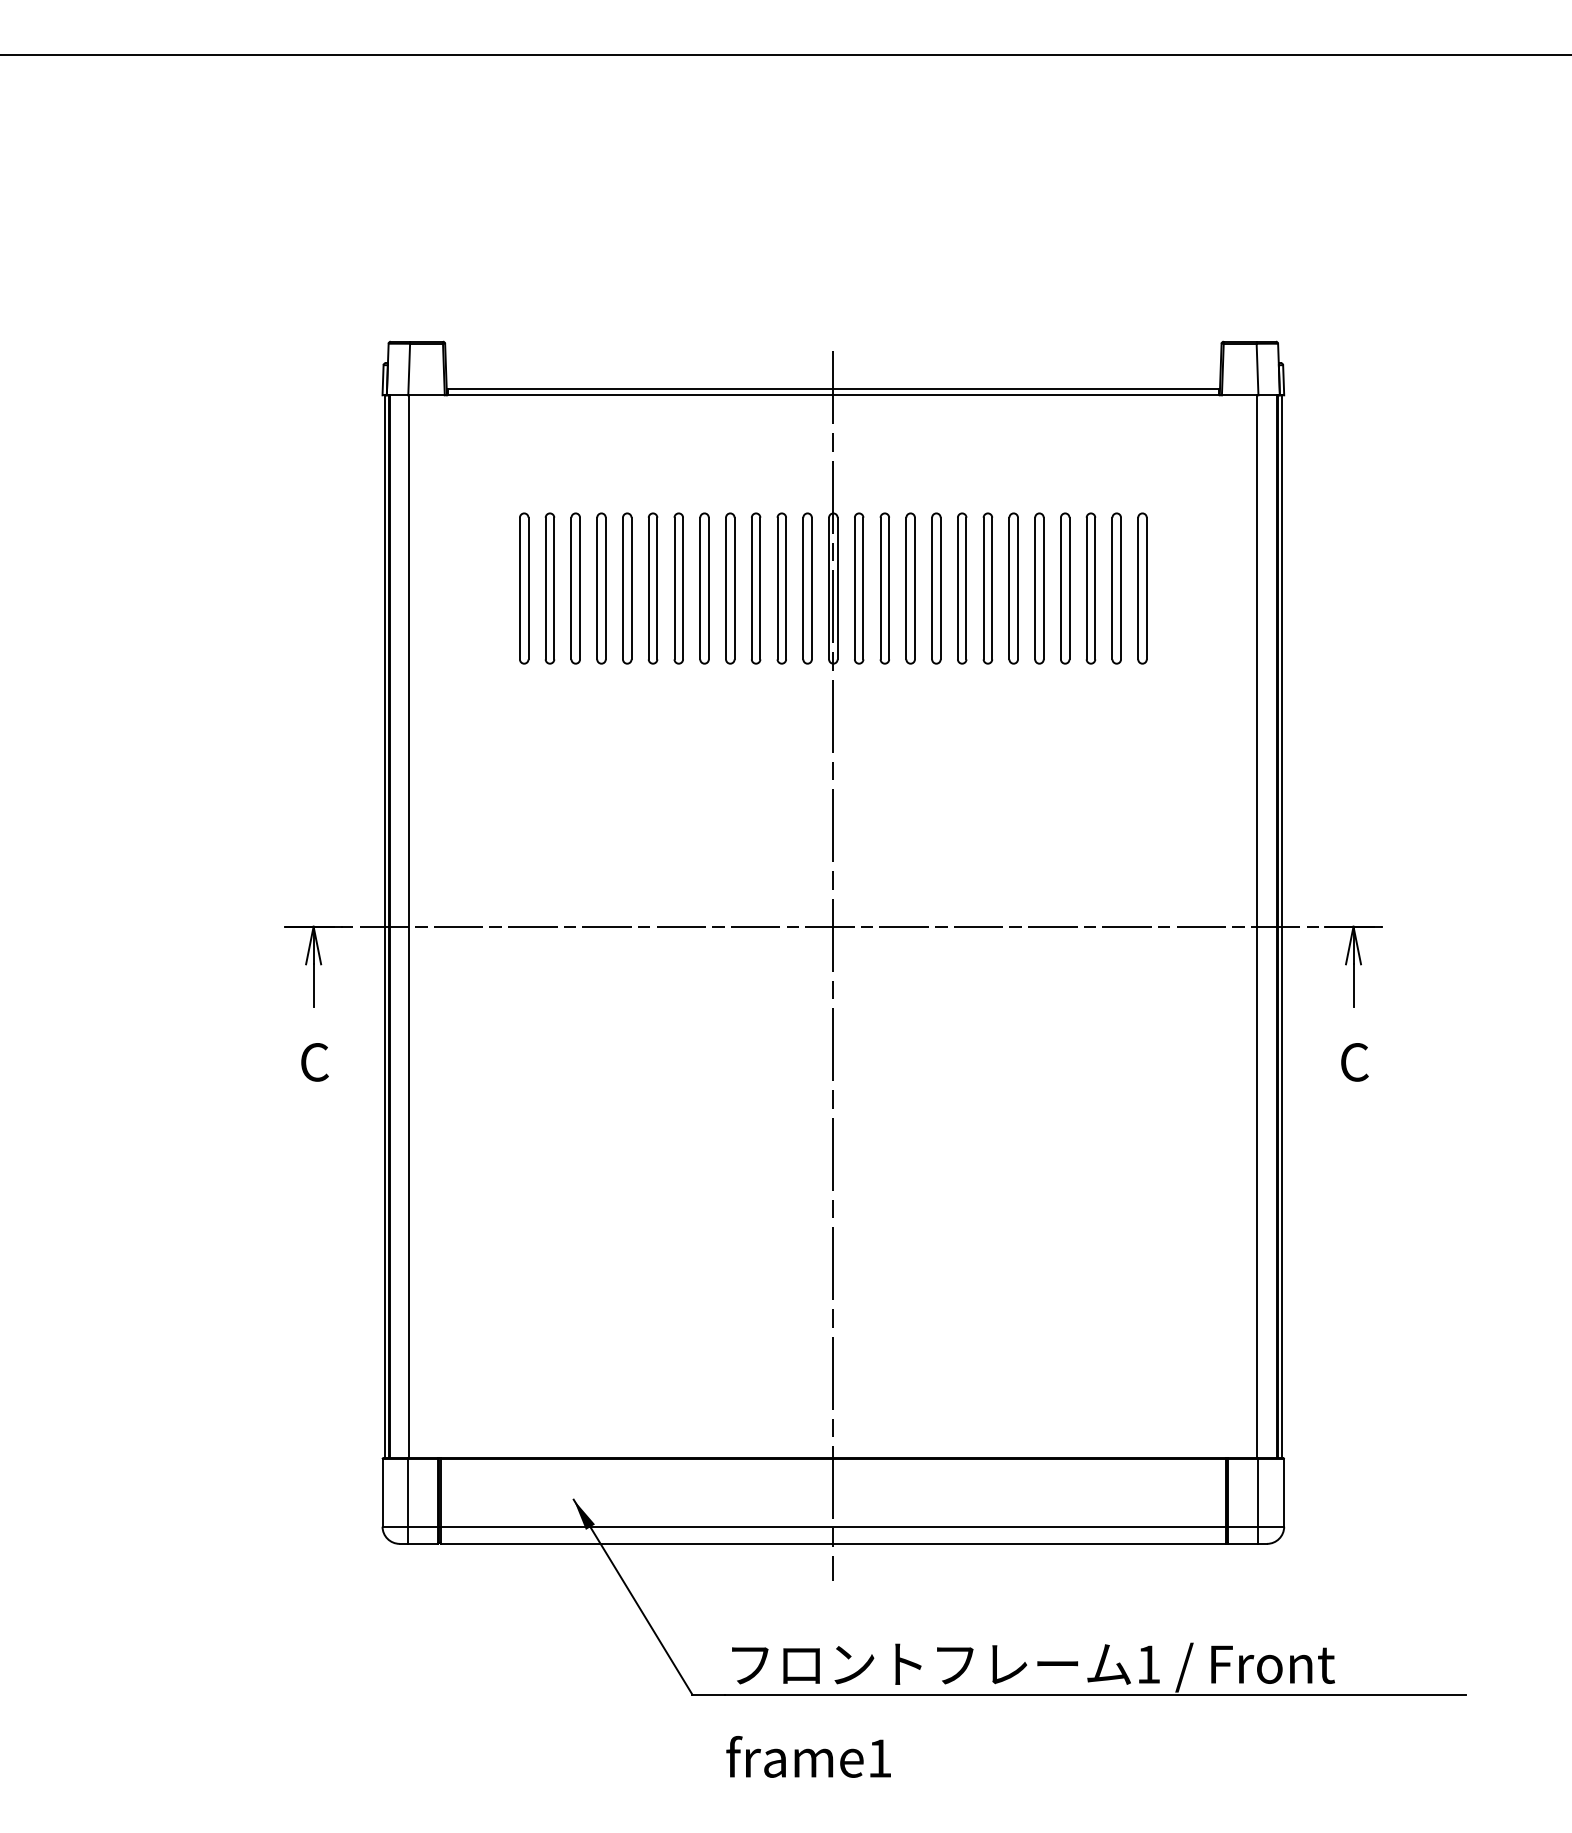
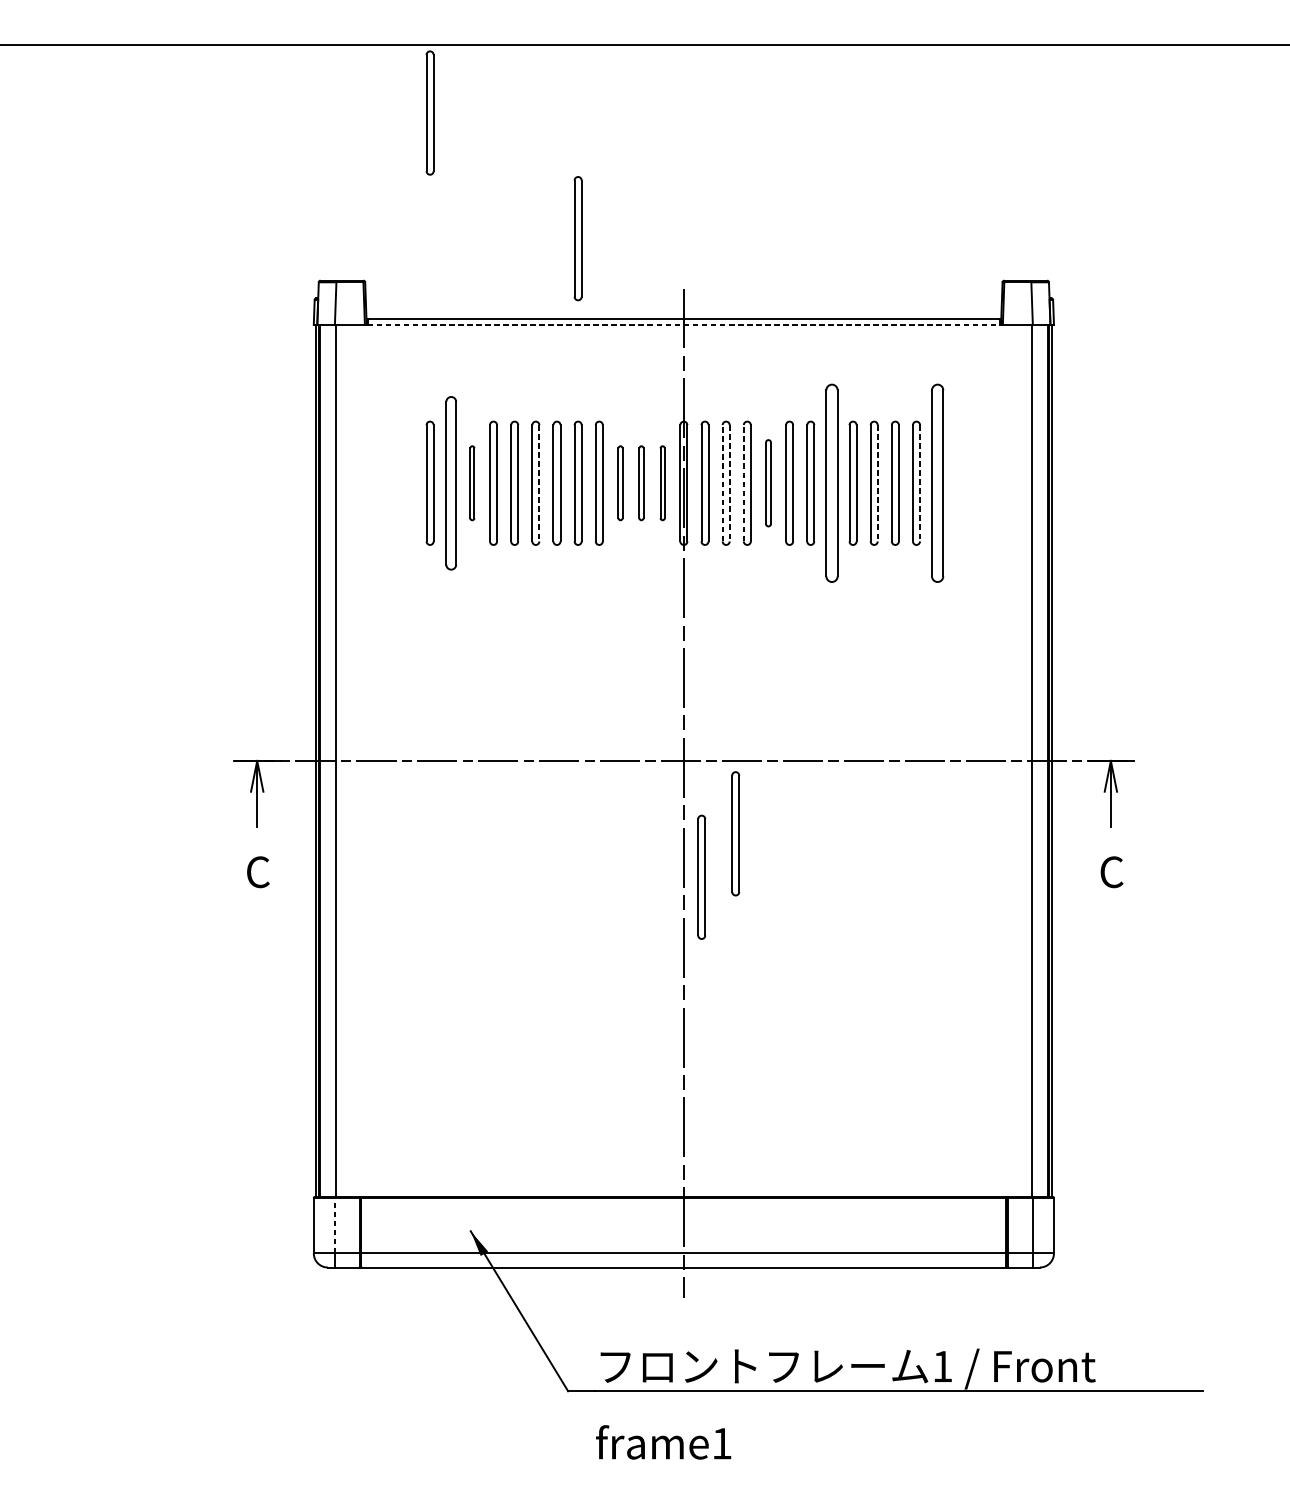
part: (524, 137) -> (430, 113), added
part: (704, 290) -> (578, 238), added
line: (833, 395) -> (683, 324), solid -> dashed
part: (549, 588) -> (450, 483), size x1.4
part: (575, 588) -> (472, 483), size x0.6
line: (657, 588) -> (539, 483), solid -> dashed
part: (756, 588) -> (620, 483), size x0.6
part: (781, 588) -> (641, 483), size x0.6
part: (807, 588) -> (662, 483), size x0.6
line: (880, 588) -> (722, 483), solid -> dashed
line: (889, 588) -> (729, 483), solid -> dashed
line: (906, 588) -> (743, 483), solid -> dashed
part: (936, 588) -> (768, 483), size x0.7
part: (1013, 588) -> (831, 483), size x1.6
line: (1069, 588) -> (877, 483), solid -> dashed
line: (1121, 588) -> (920, 483), solid -> dashed
part: (1142, 588) -> (937, 483), size x1.6
part: (896, 1015) -> (735, 833), added
part: (855, 1068) -> (702, 877), added
line: (408, 1492) -> (335, 1225), solid -> dashed

